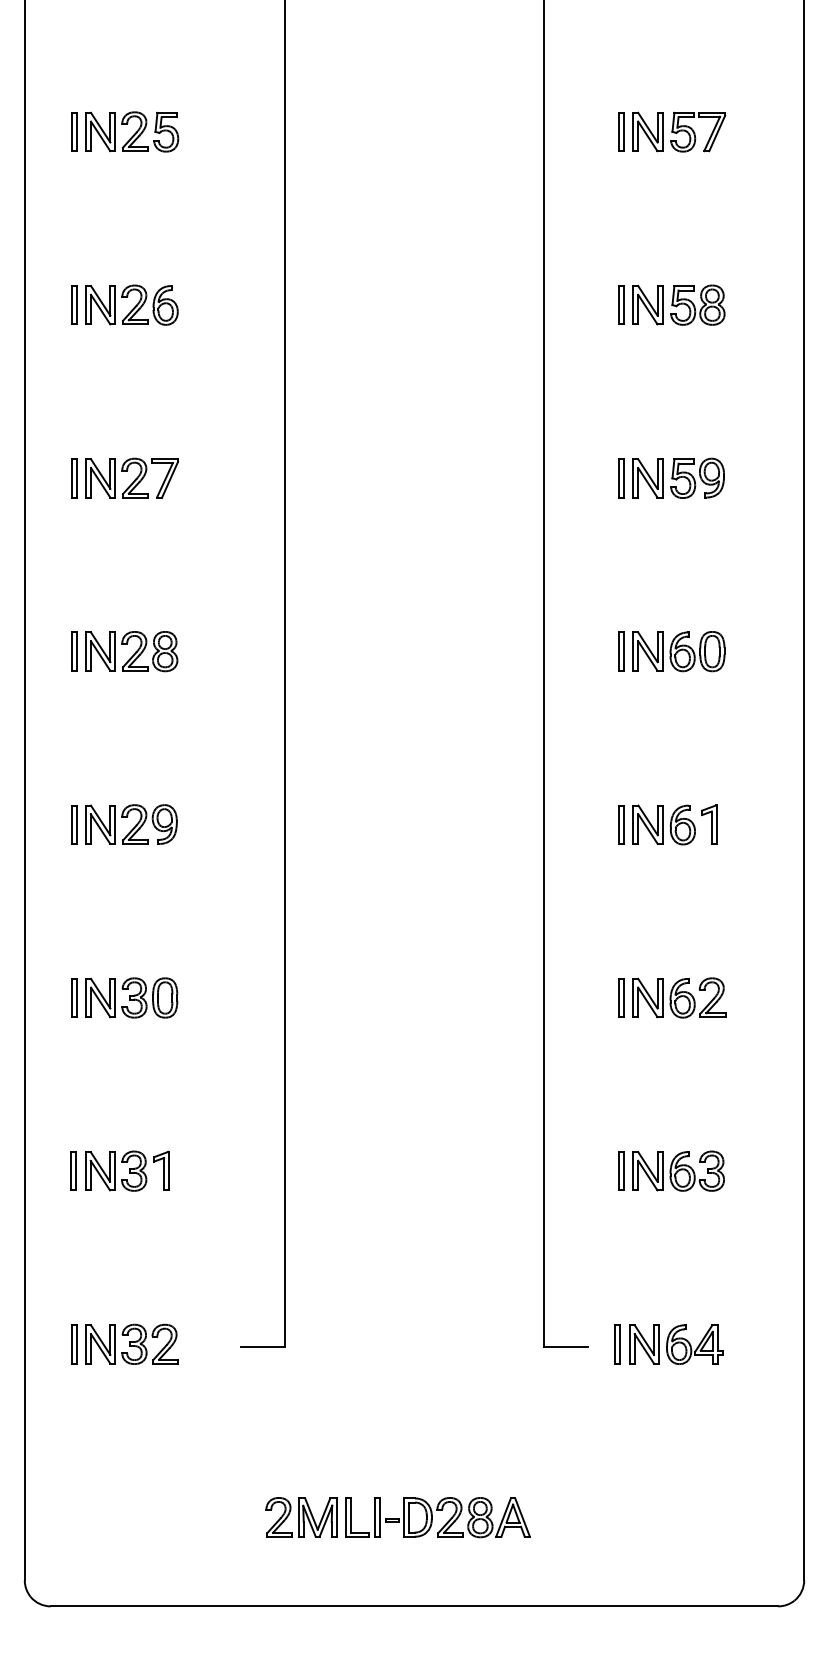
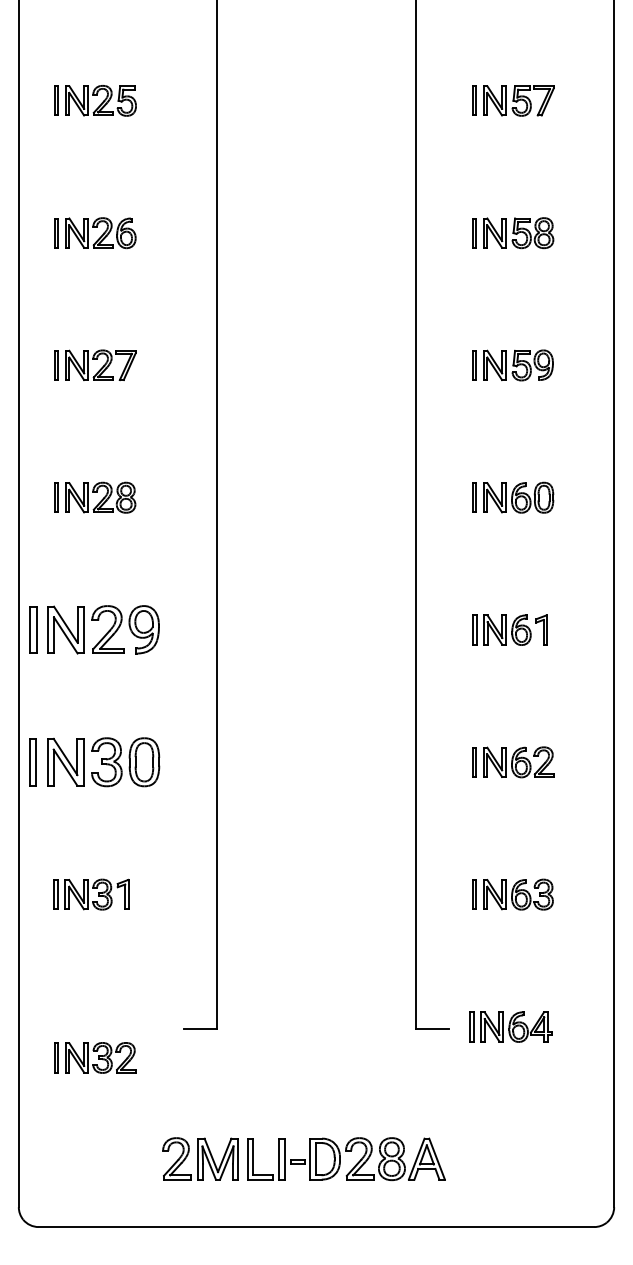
part: (123, 824) -> (94, 629), size x1.6
part: (125, 998) -> (95, 762), size x1.6
part: (125, 1343) -> (95, 1057), moved
part: (397, 1517) -> (303, 1159), size x1.4

